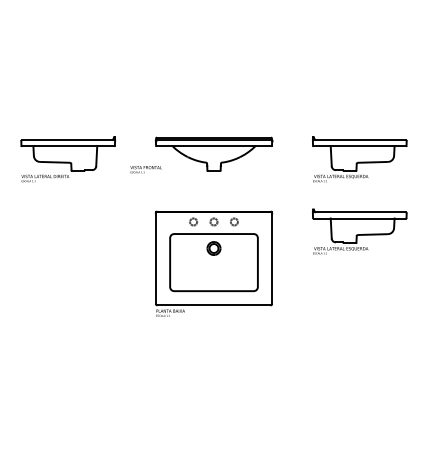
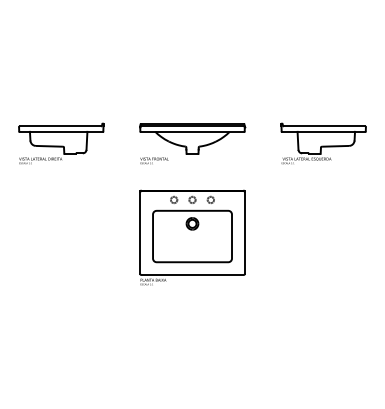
text: (146, 169) -> (154, 160), moved
part: (359, 231) -> (323, 208), removed

